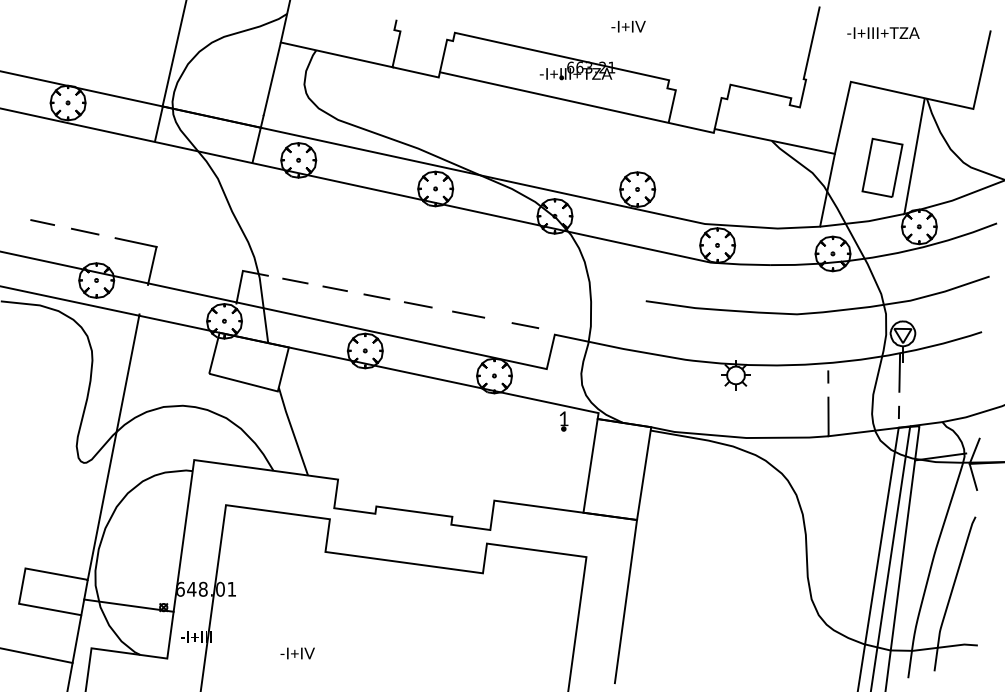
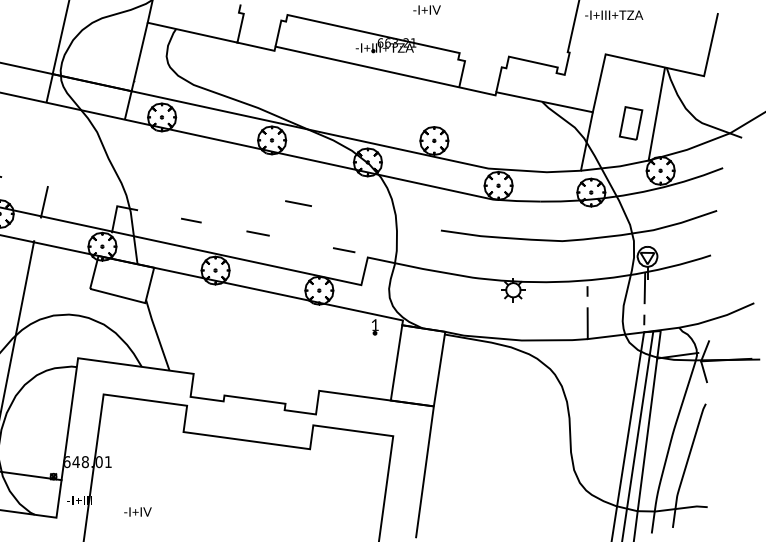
text: (883, 32) -> (614, 14), moved
part: (882, 167) -> (631, 123), size x0.7
line: (135, 242) -> (30, 183), removed
line: (295, 280) -> (159, 213), removed
line: (376, 296) -> (224, 226), removed
line: (468, 314) -> (298, 203), moved
text: (297, 653) -> (137, 512), moved

